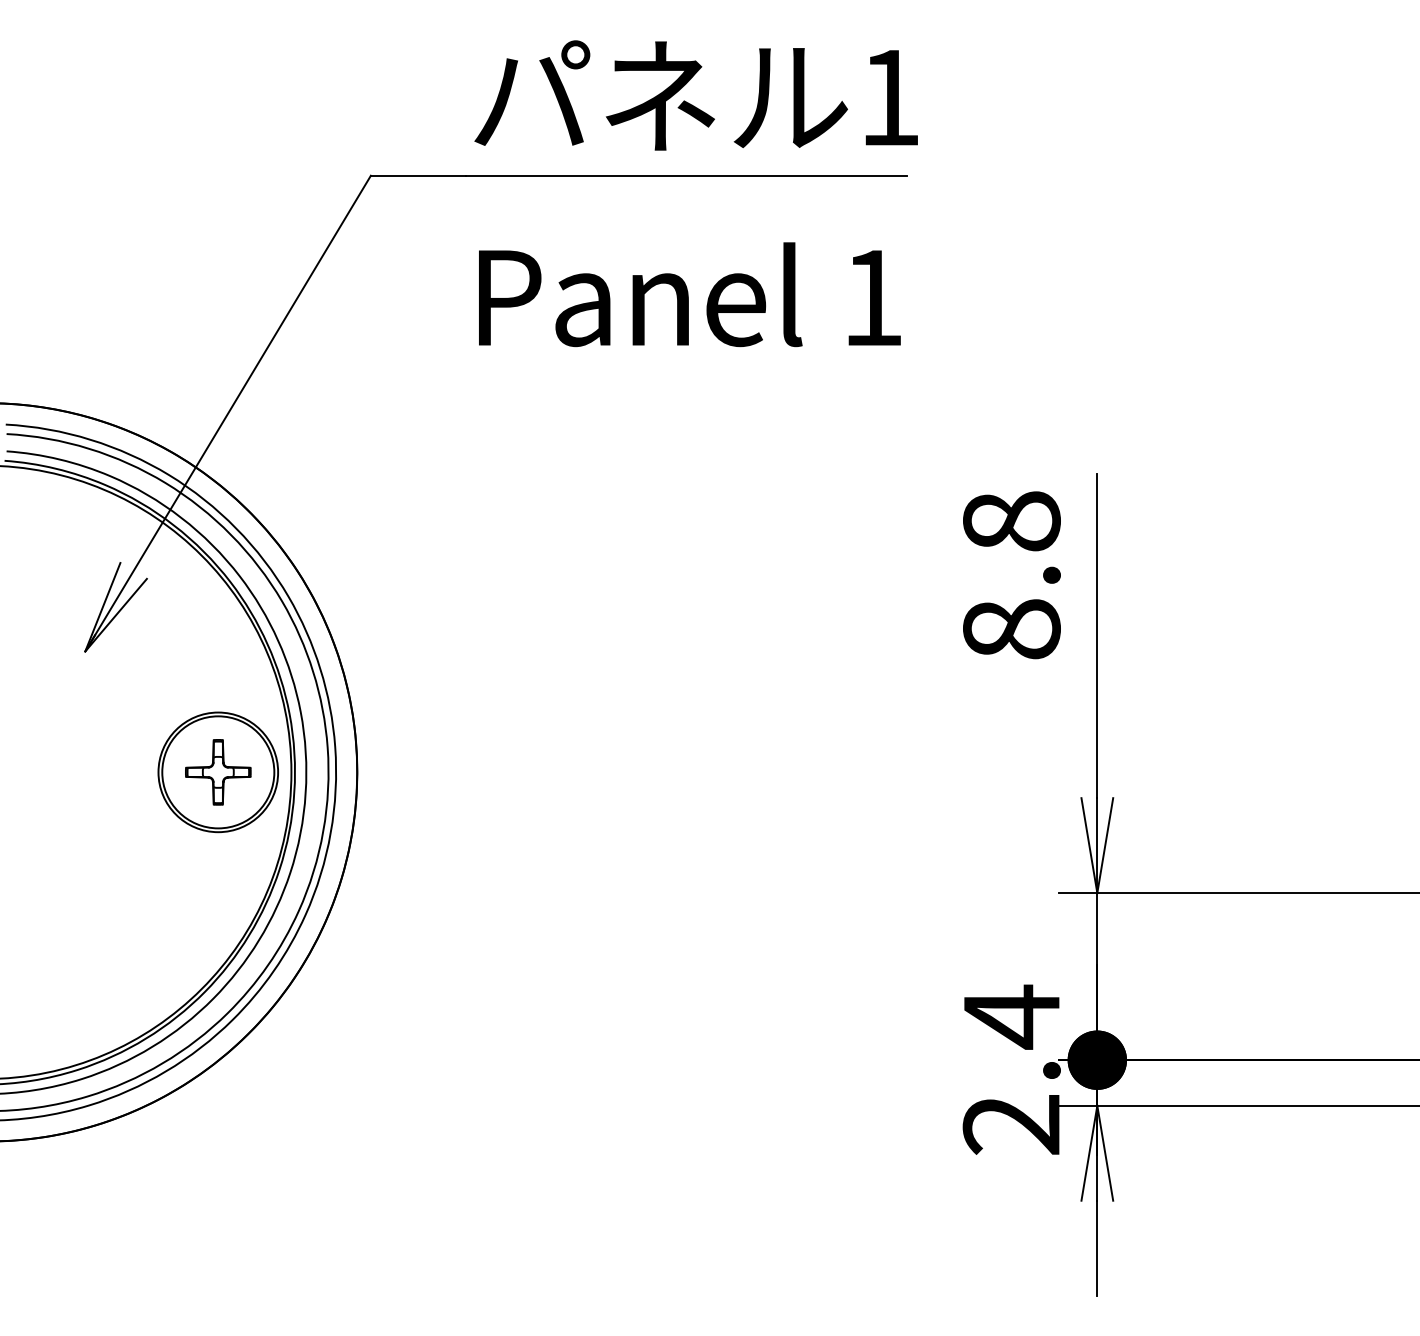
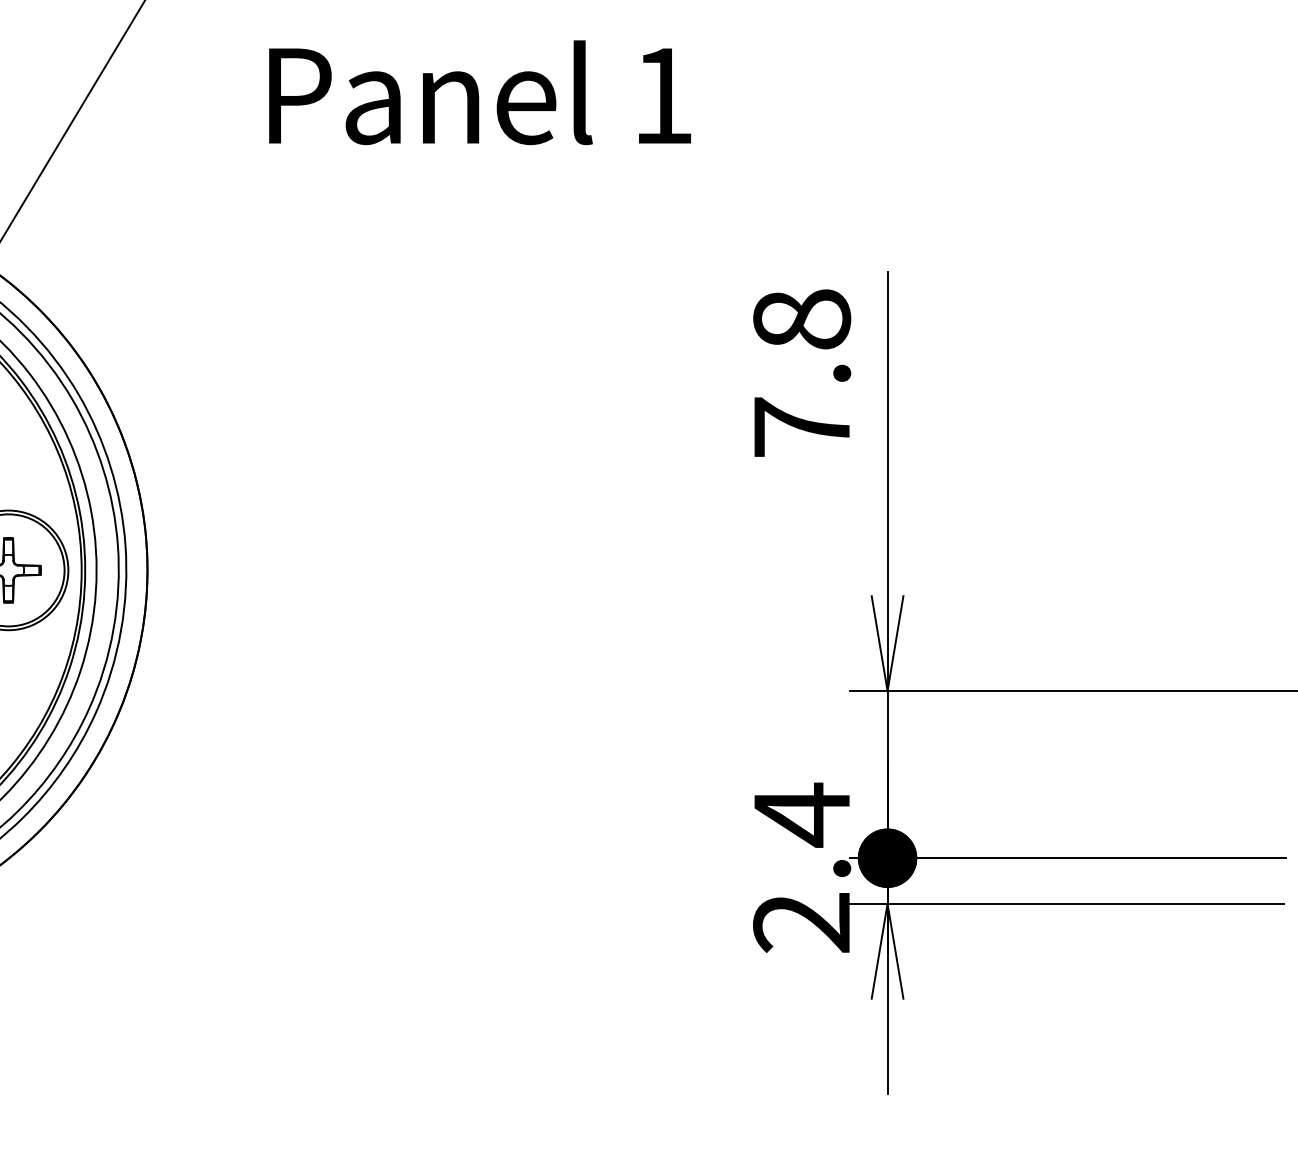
text: (1011, 629) -> (801, 427), 8.8 -> 7.8

